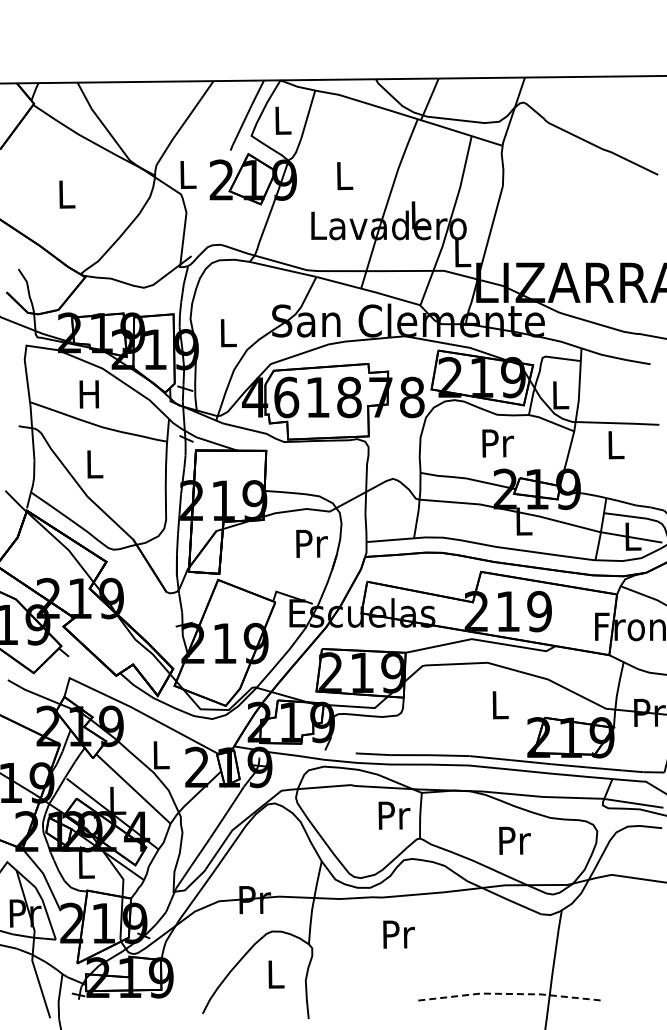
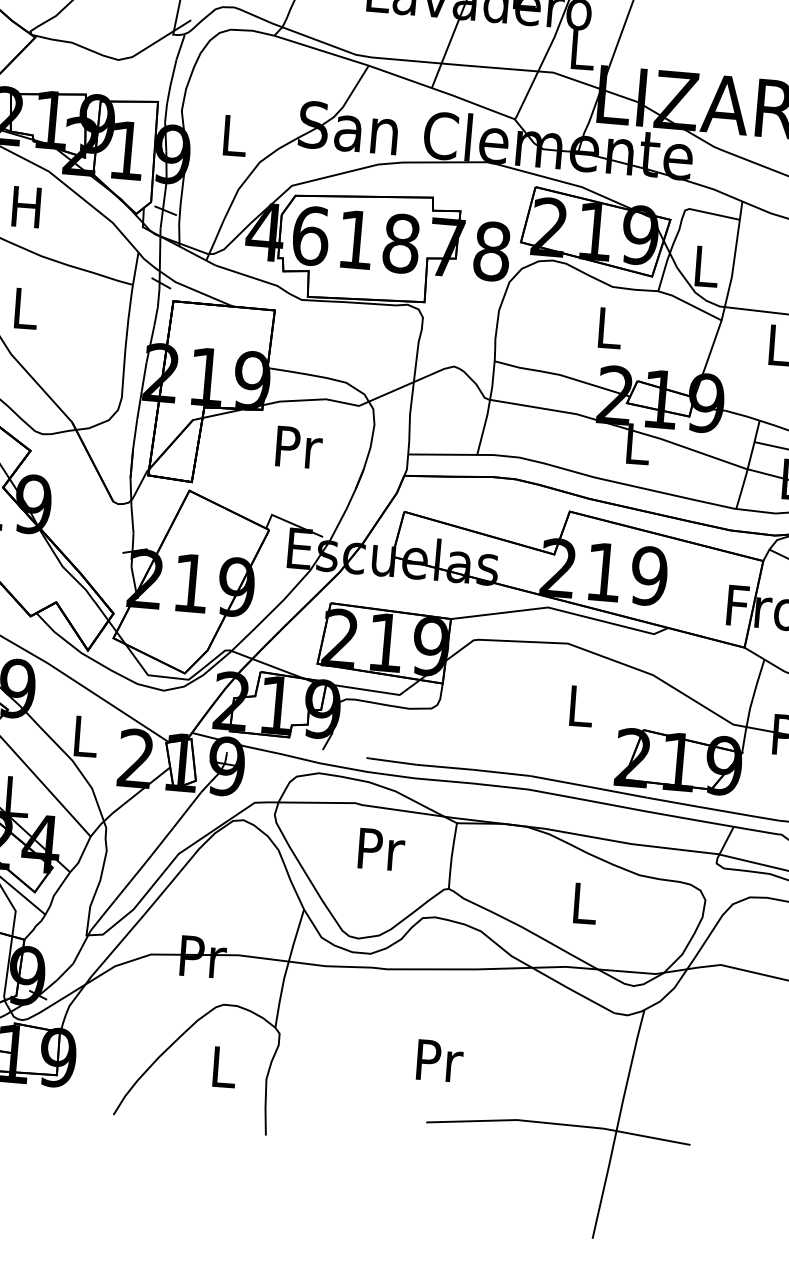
text: (498, 443) -> (610, 328), Pr -> L
text: (311, 543) -> (298, 447), moved
text: (394, 815) -> (381, 849), moved
text: (514, 840) -> (584, 903), Pr -> L
text: (398, 934) -> (439, 1060), moved
line: (510, 993) -> (560, 1123), dashed -> solid

